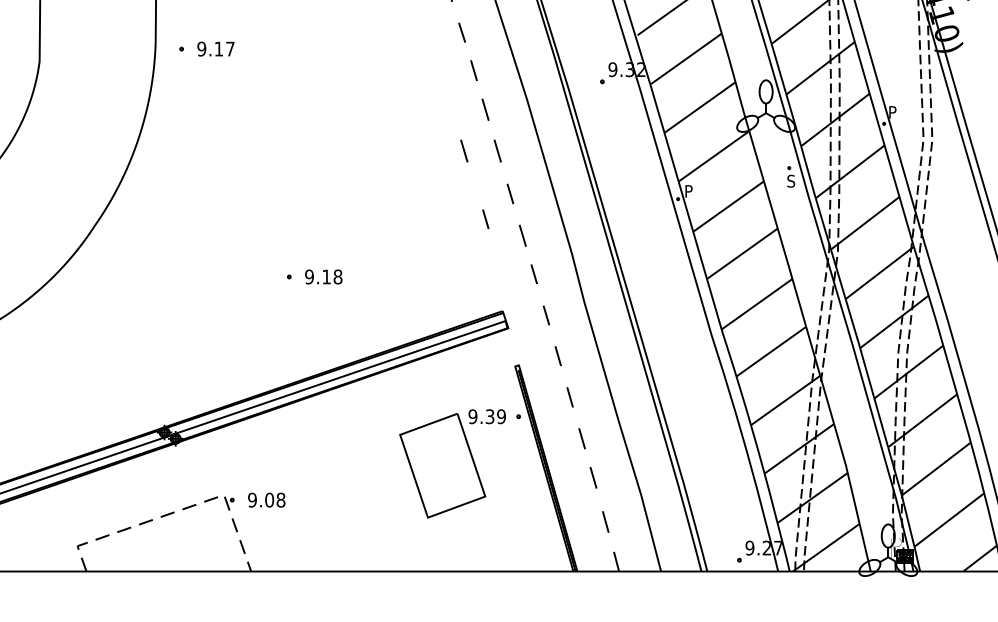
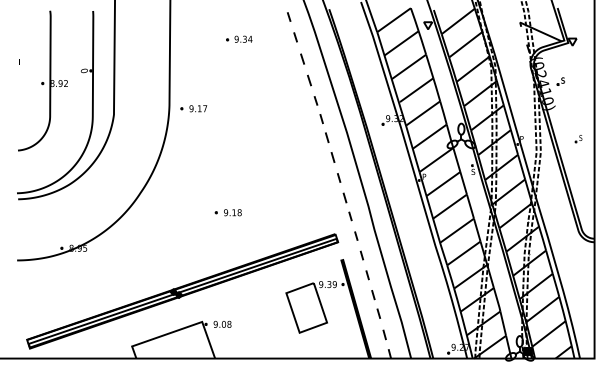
line: (463, 151) -> (316, 157), removed
line: (486, 217) -> (327, 189), removed
part: (312, 276) -> (227, 212), moved
line: (176, 510) -> (179, 329), dashed -> solid

